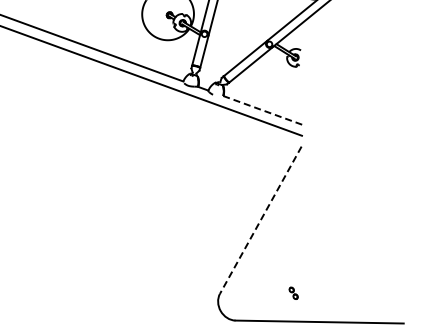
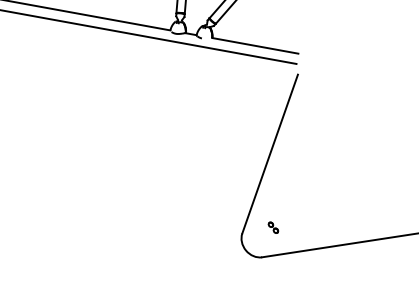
line: (264, 110) -> (255, 45), dashed -> solid
line: (260, 220) -> (269, 154), dashed -> solid
part: (293, 292) -> (273, 226), moved

